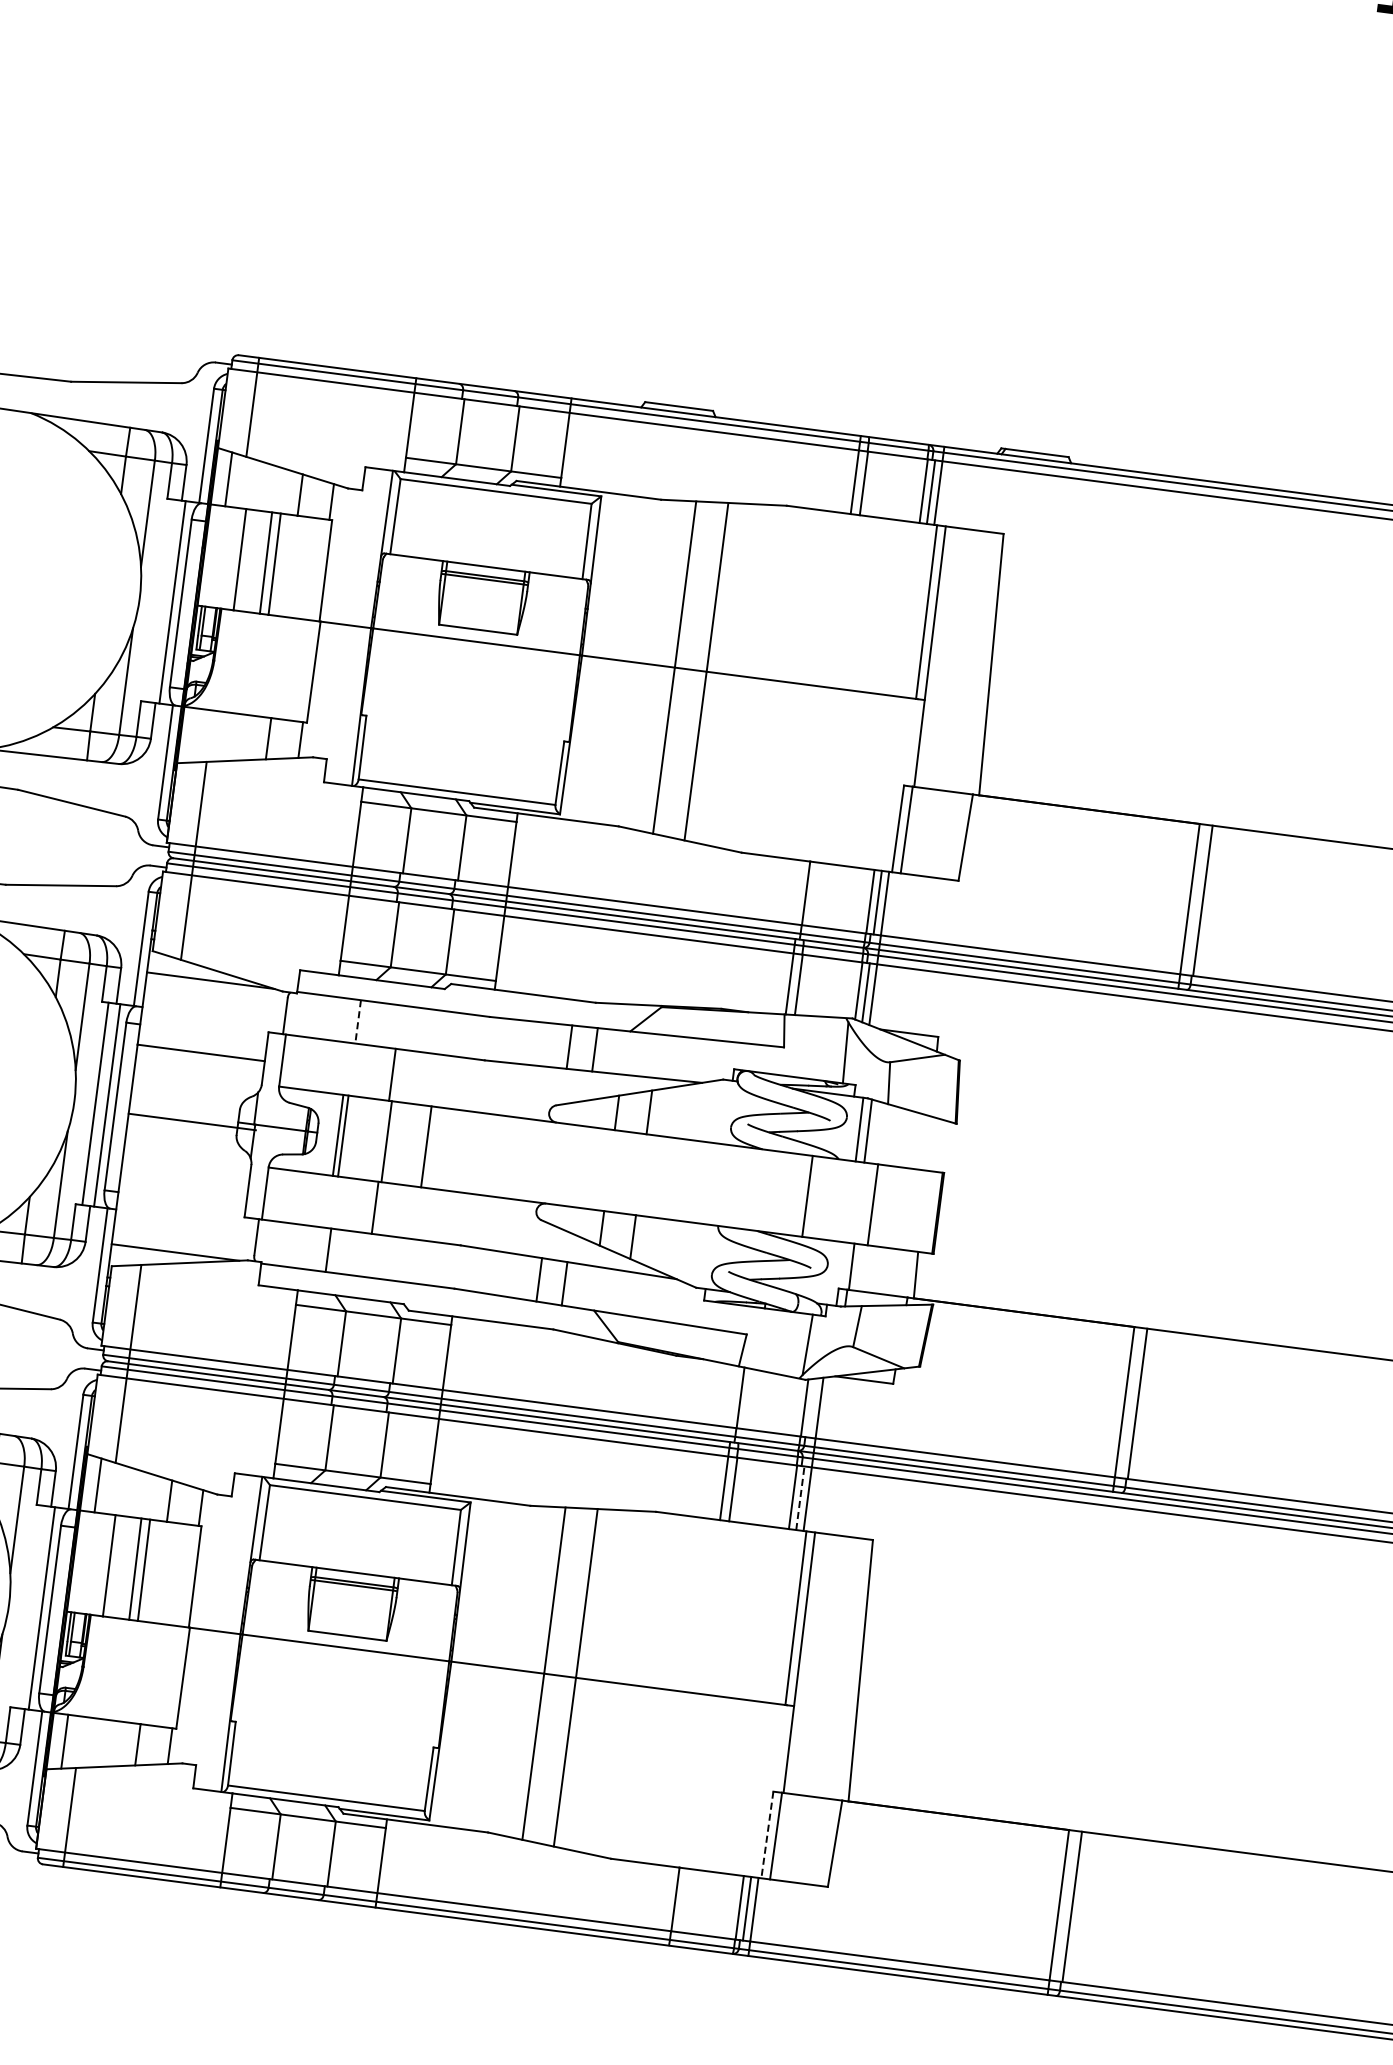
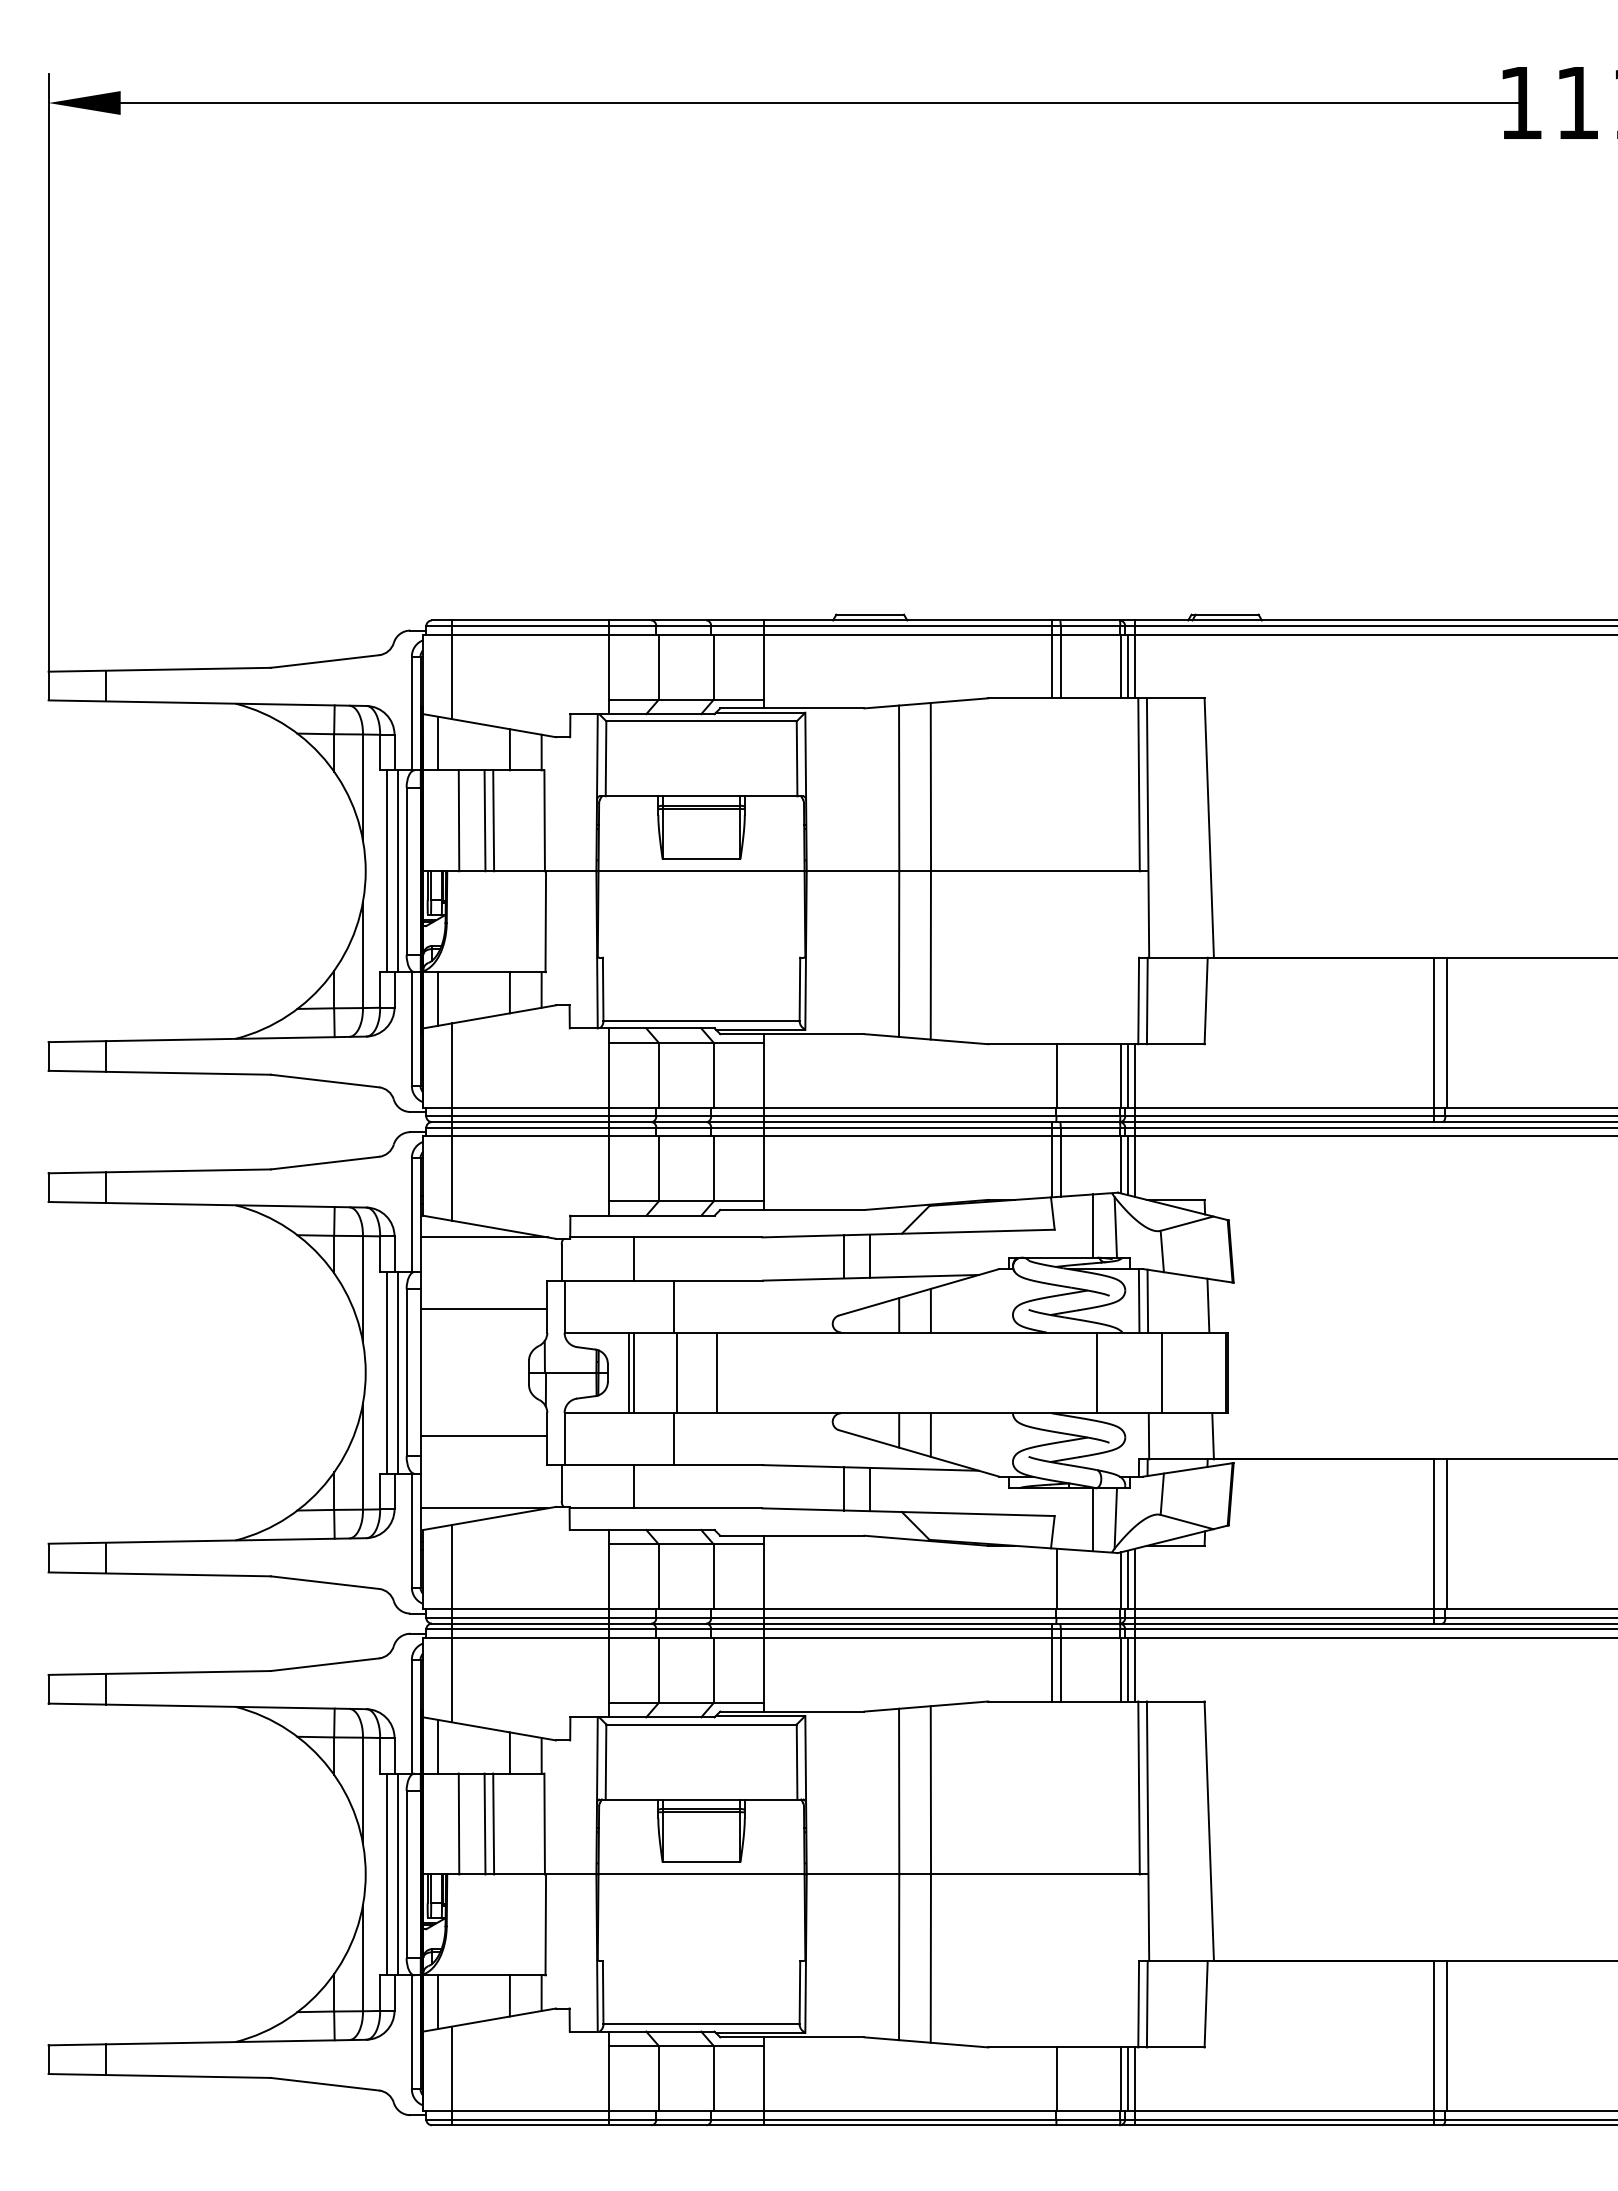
line: (160, 601) -> (386, 871), added
line: (195, 735) -> (437, 998), added
line: (357, 1022) -> (633, 1259), dashed -> solid
line: (822, 1048) -> (1092, 1225), added
line: (191, 1122) -> (483, 1436), moved
line: (928, 1143) -> (1208, 1305), added
line: (784, 1342) -> (1092, 1519), added
line: (812, 1407) -> (1128, 1579), added
line: (800, 1497) -> (1128, 1669), dashed -> solid
line: (29, 1606) -> (386, 1874), added
line: (767, 1835) -> (1138, 2004), dashed -> solid

